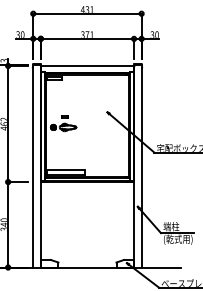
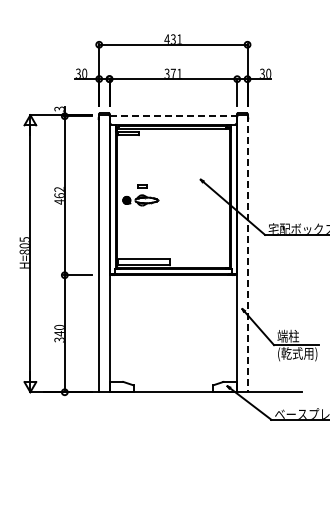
line: (87, 66) -> (173, 116), solid -> dashed
line: (141, 166) -> (247, 253), solid -> dashed

